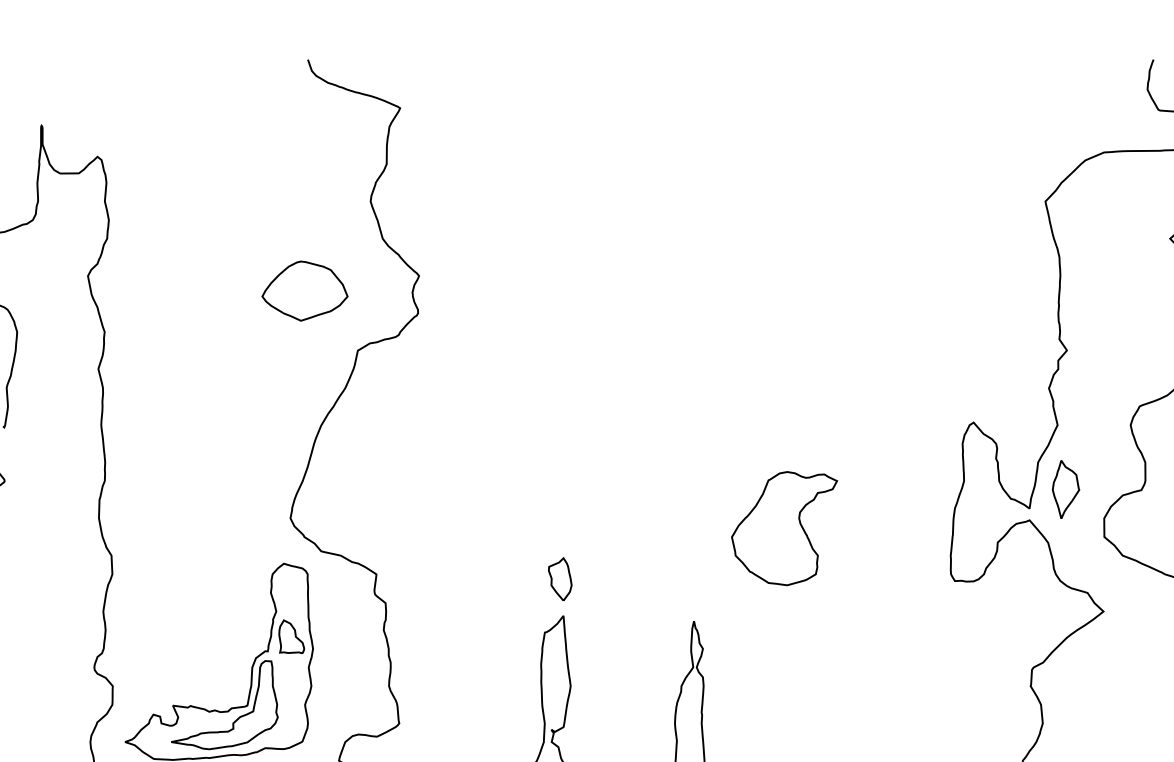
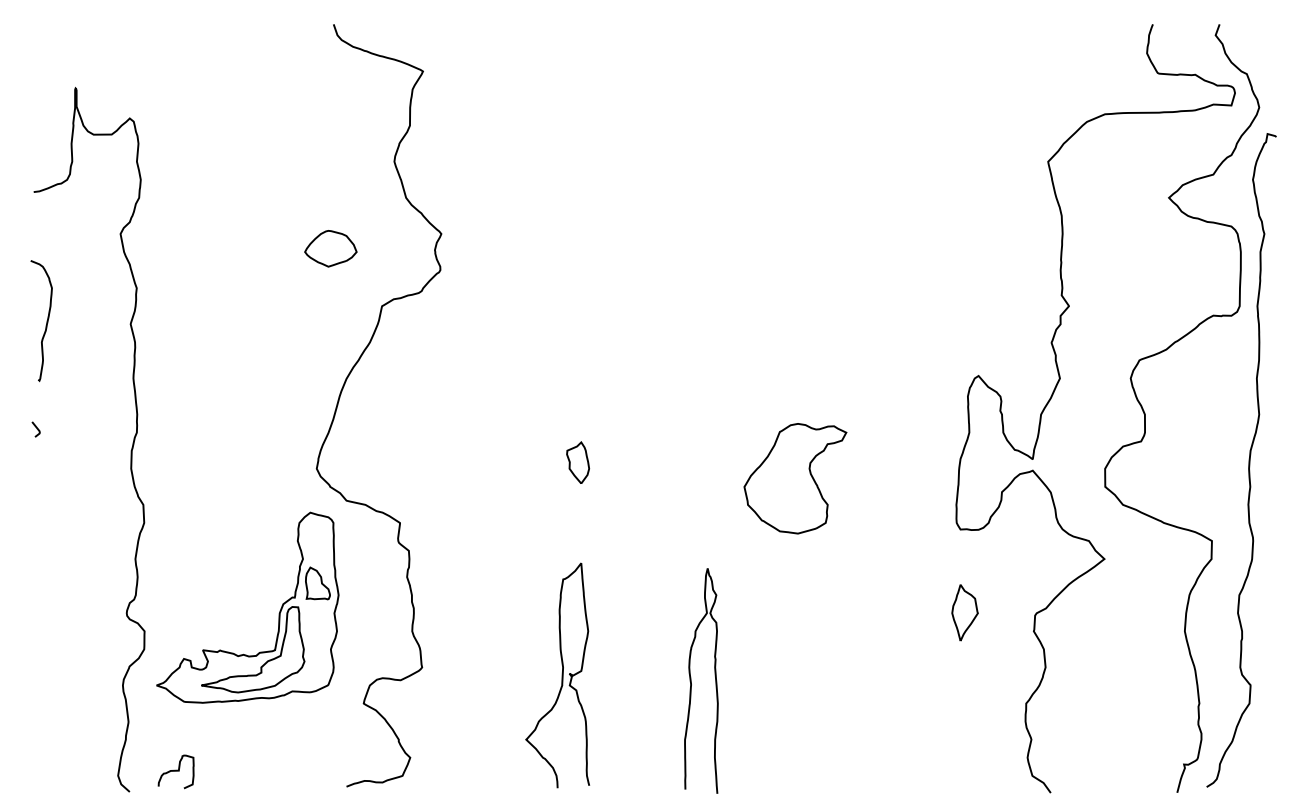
part: (304, 291) -> (330, 248), size x0.62
part: (1065, 489) -> (964, 612), moved
part: (560, 578) -> (578, 462), moved

